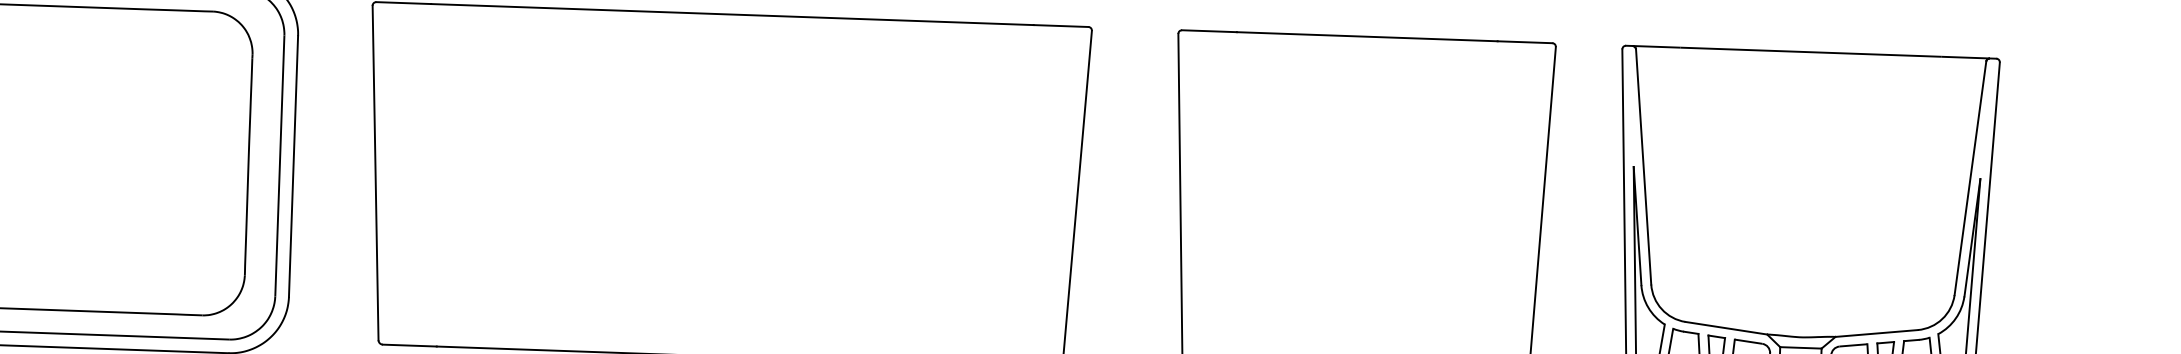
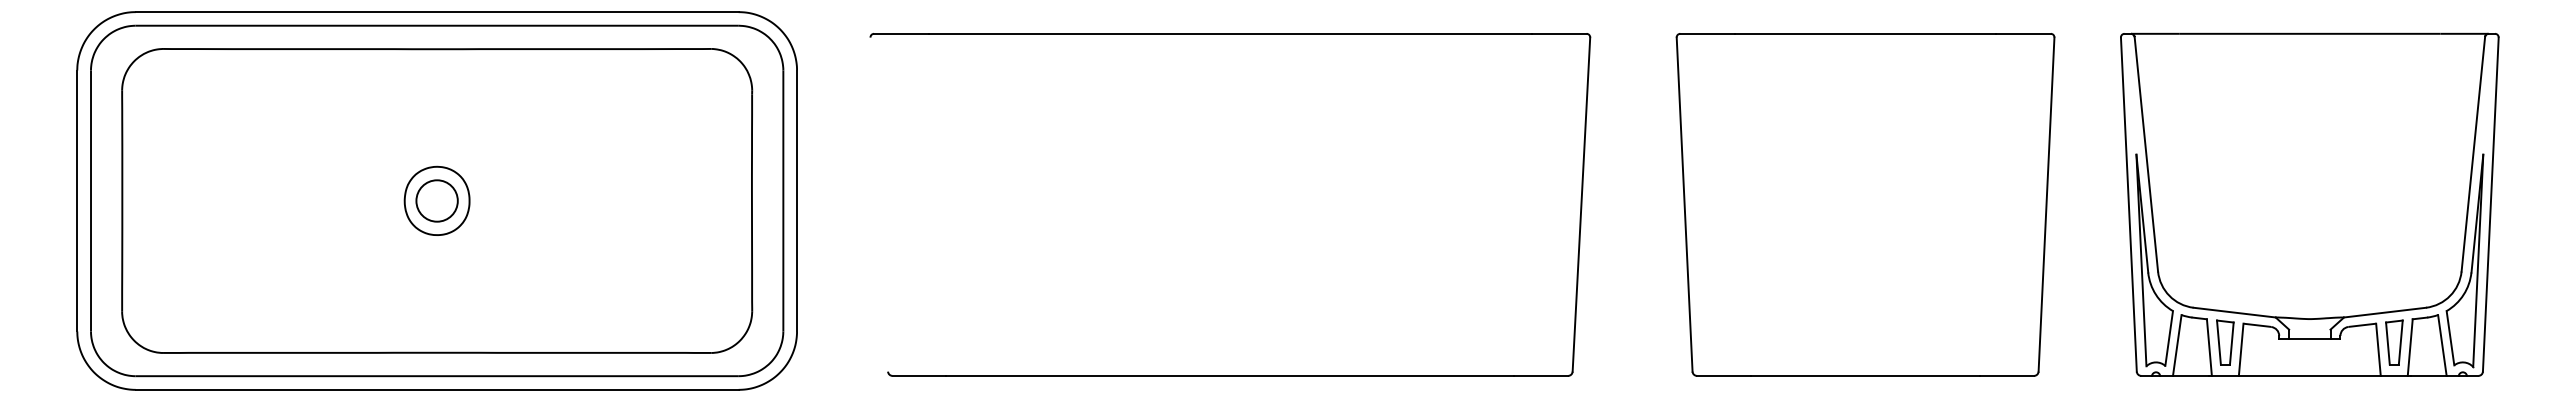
line: (375, 172) -> (879, 204), removed
line: (1800, 347) -> (2309, 329), removed

